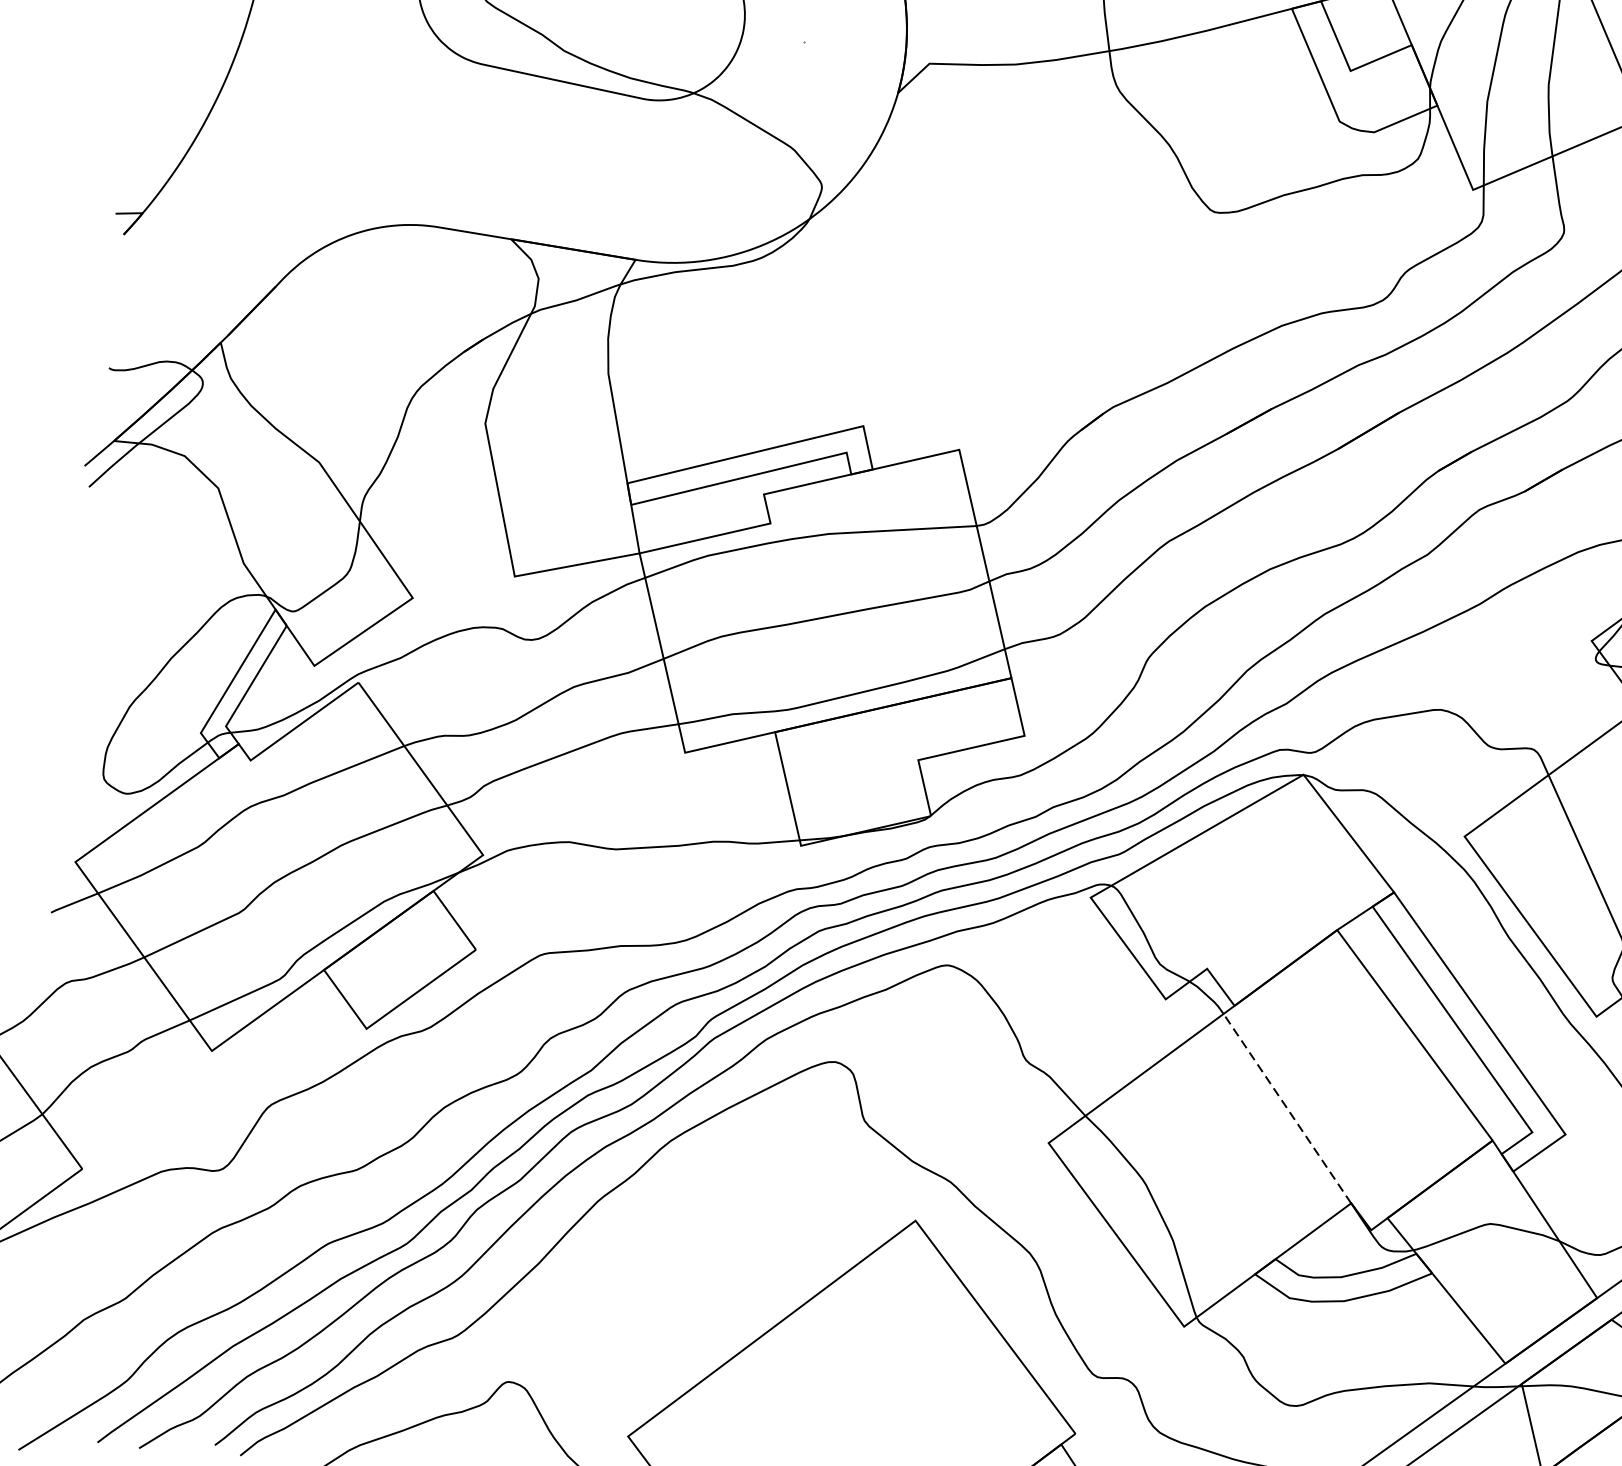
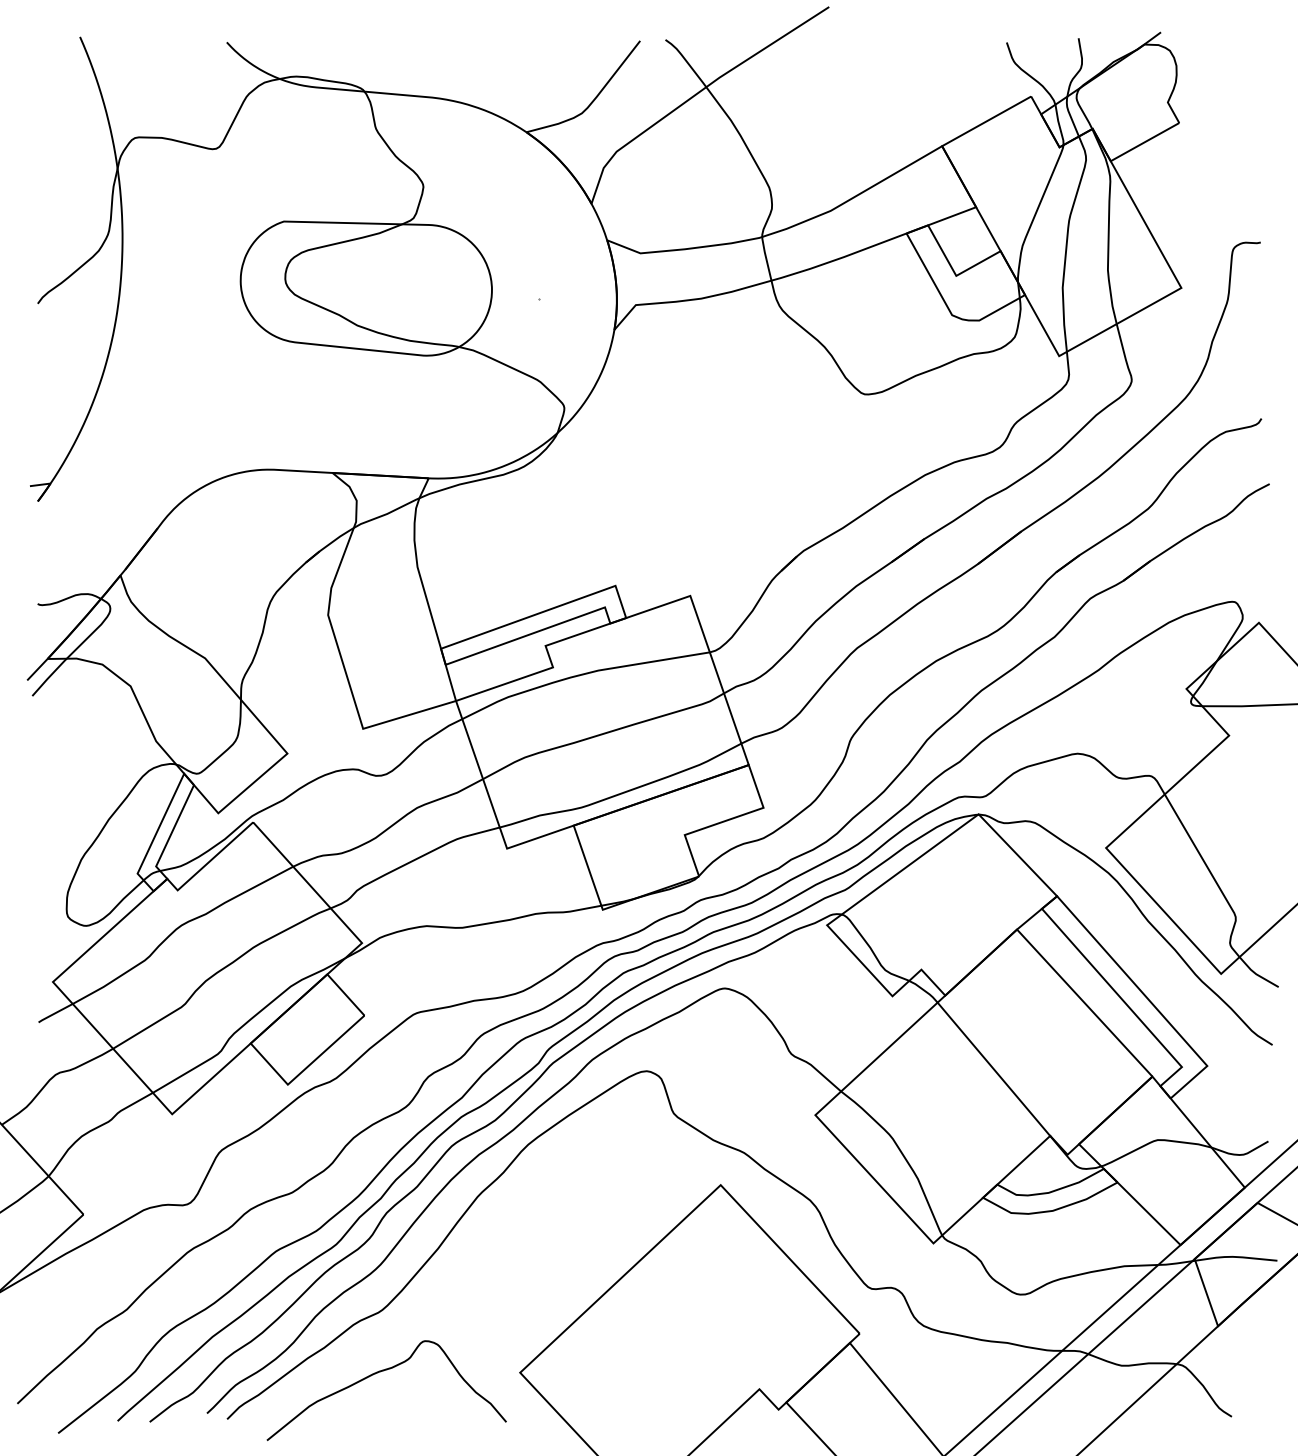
line: (1286, 1107) -> (993, 1068), dashed -> solid

